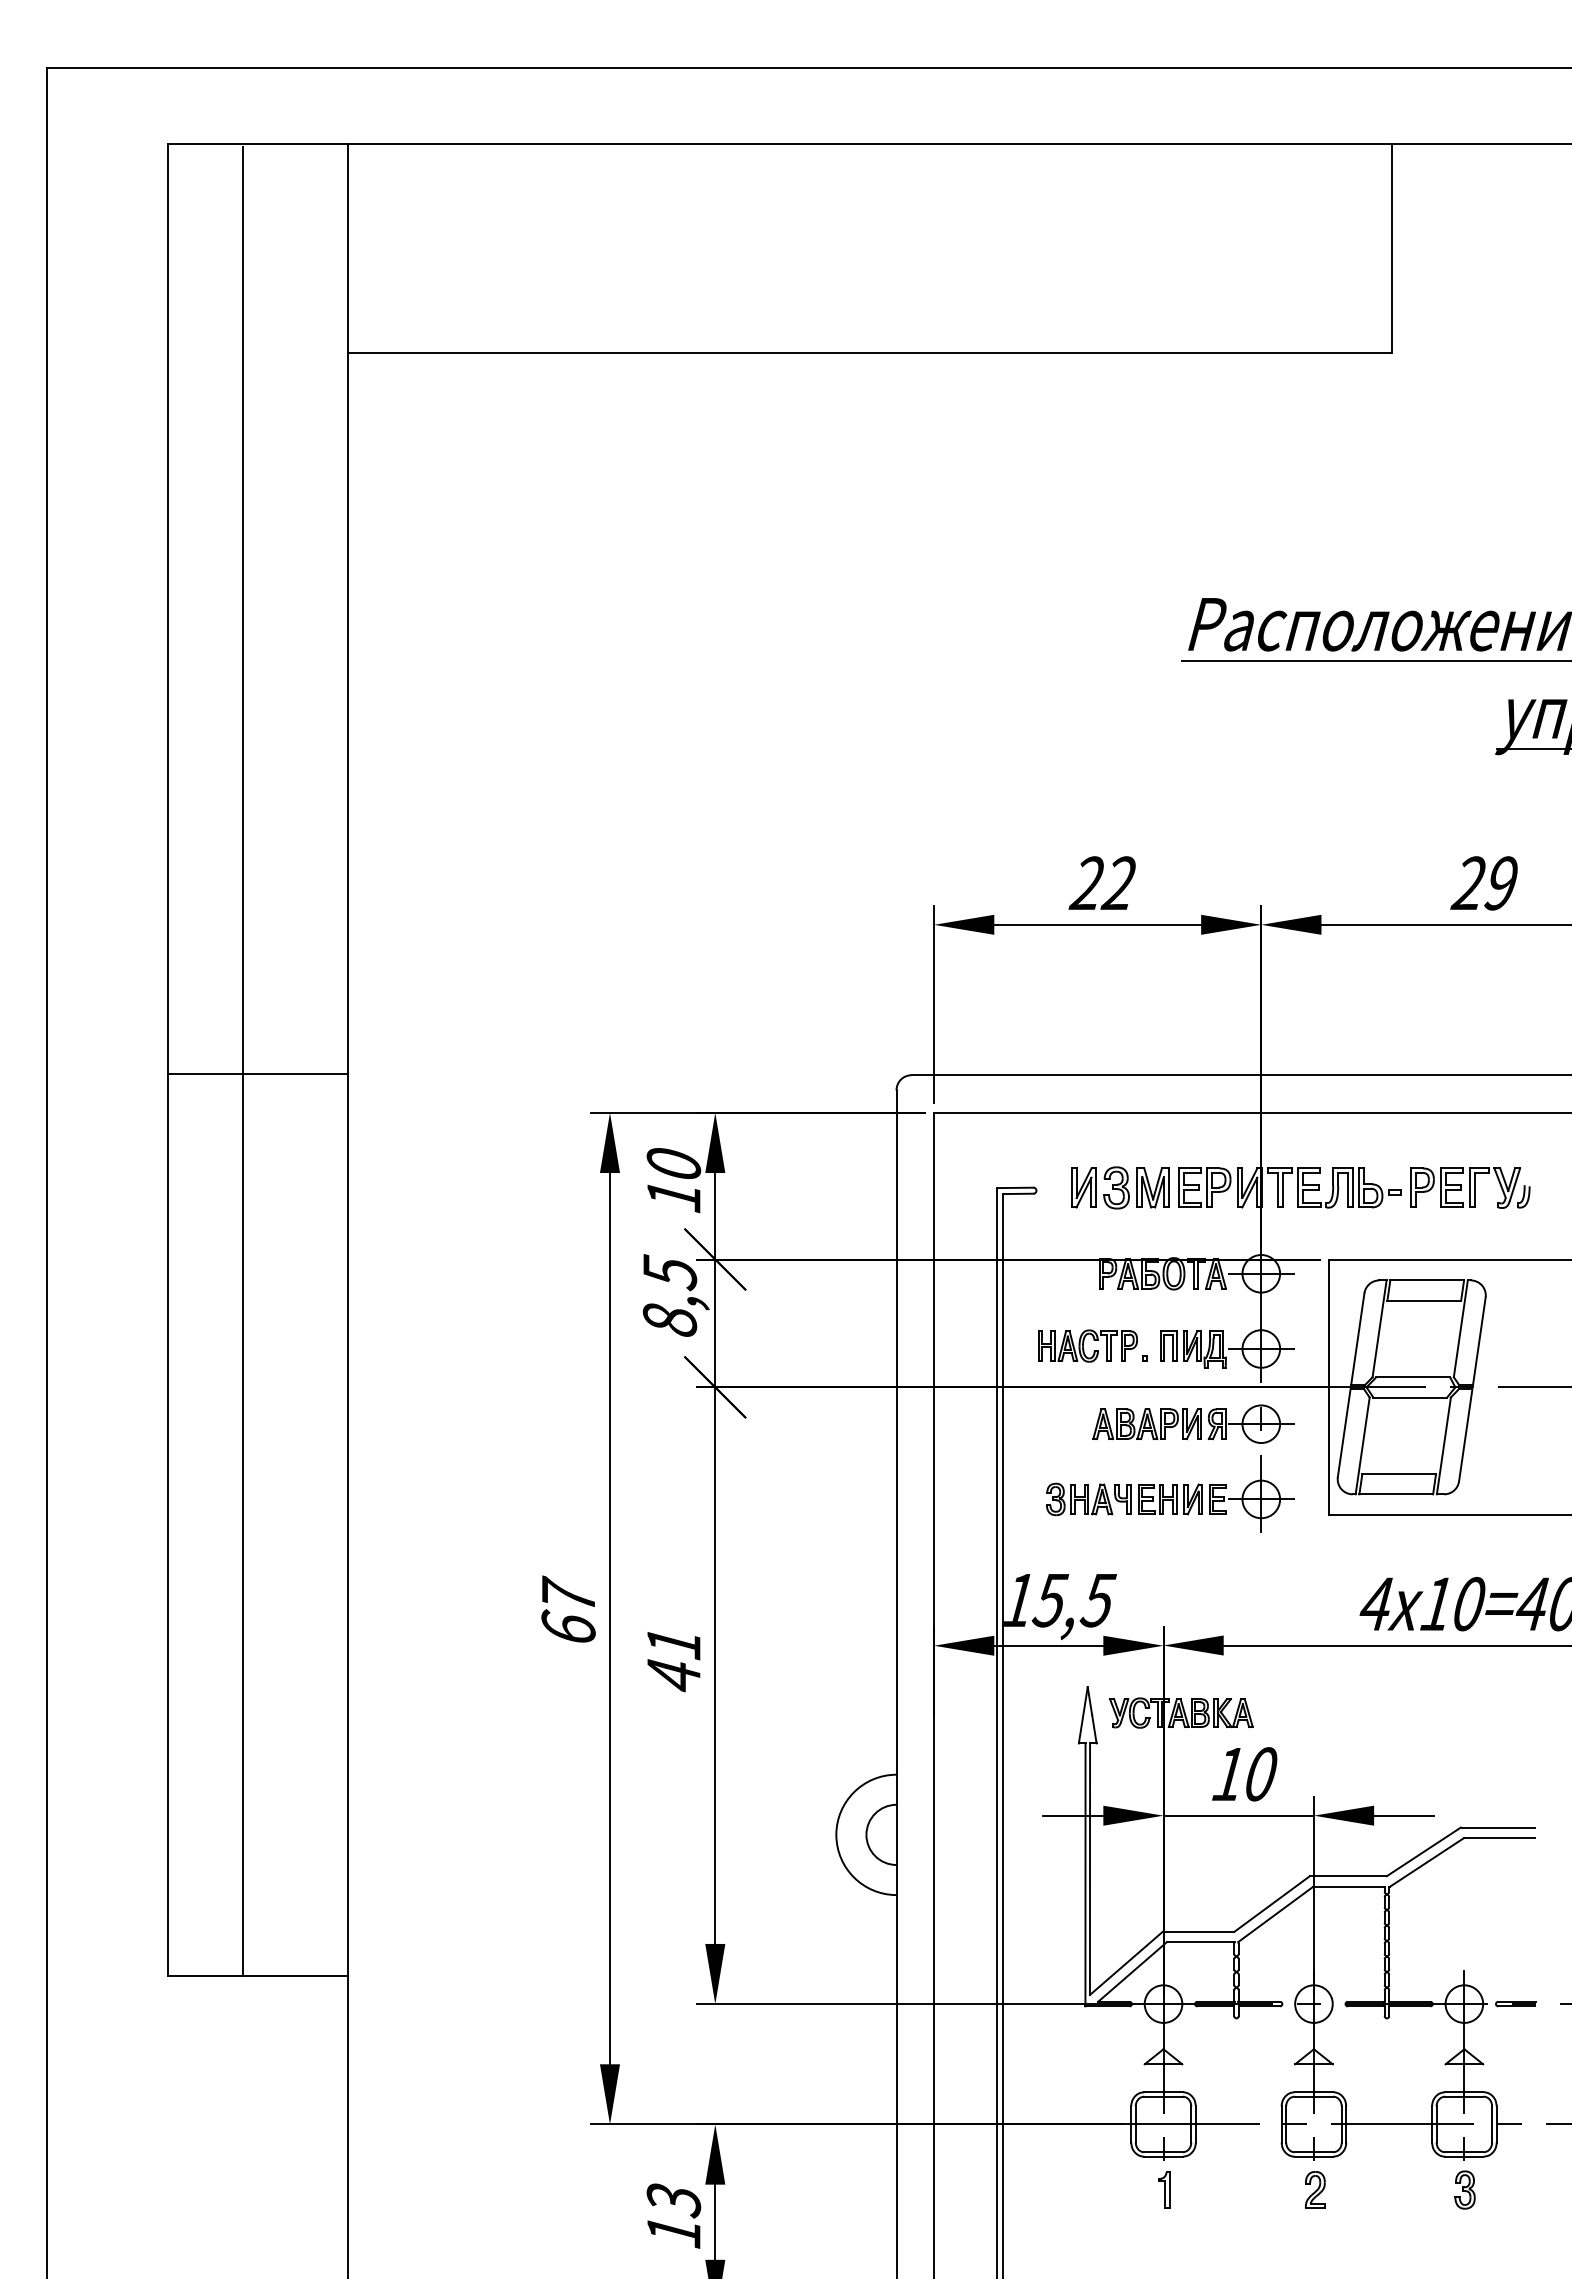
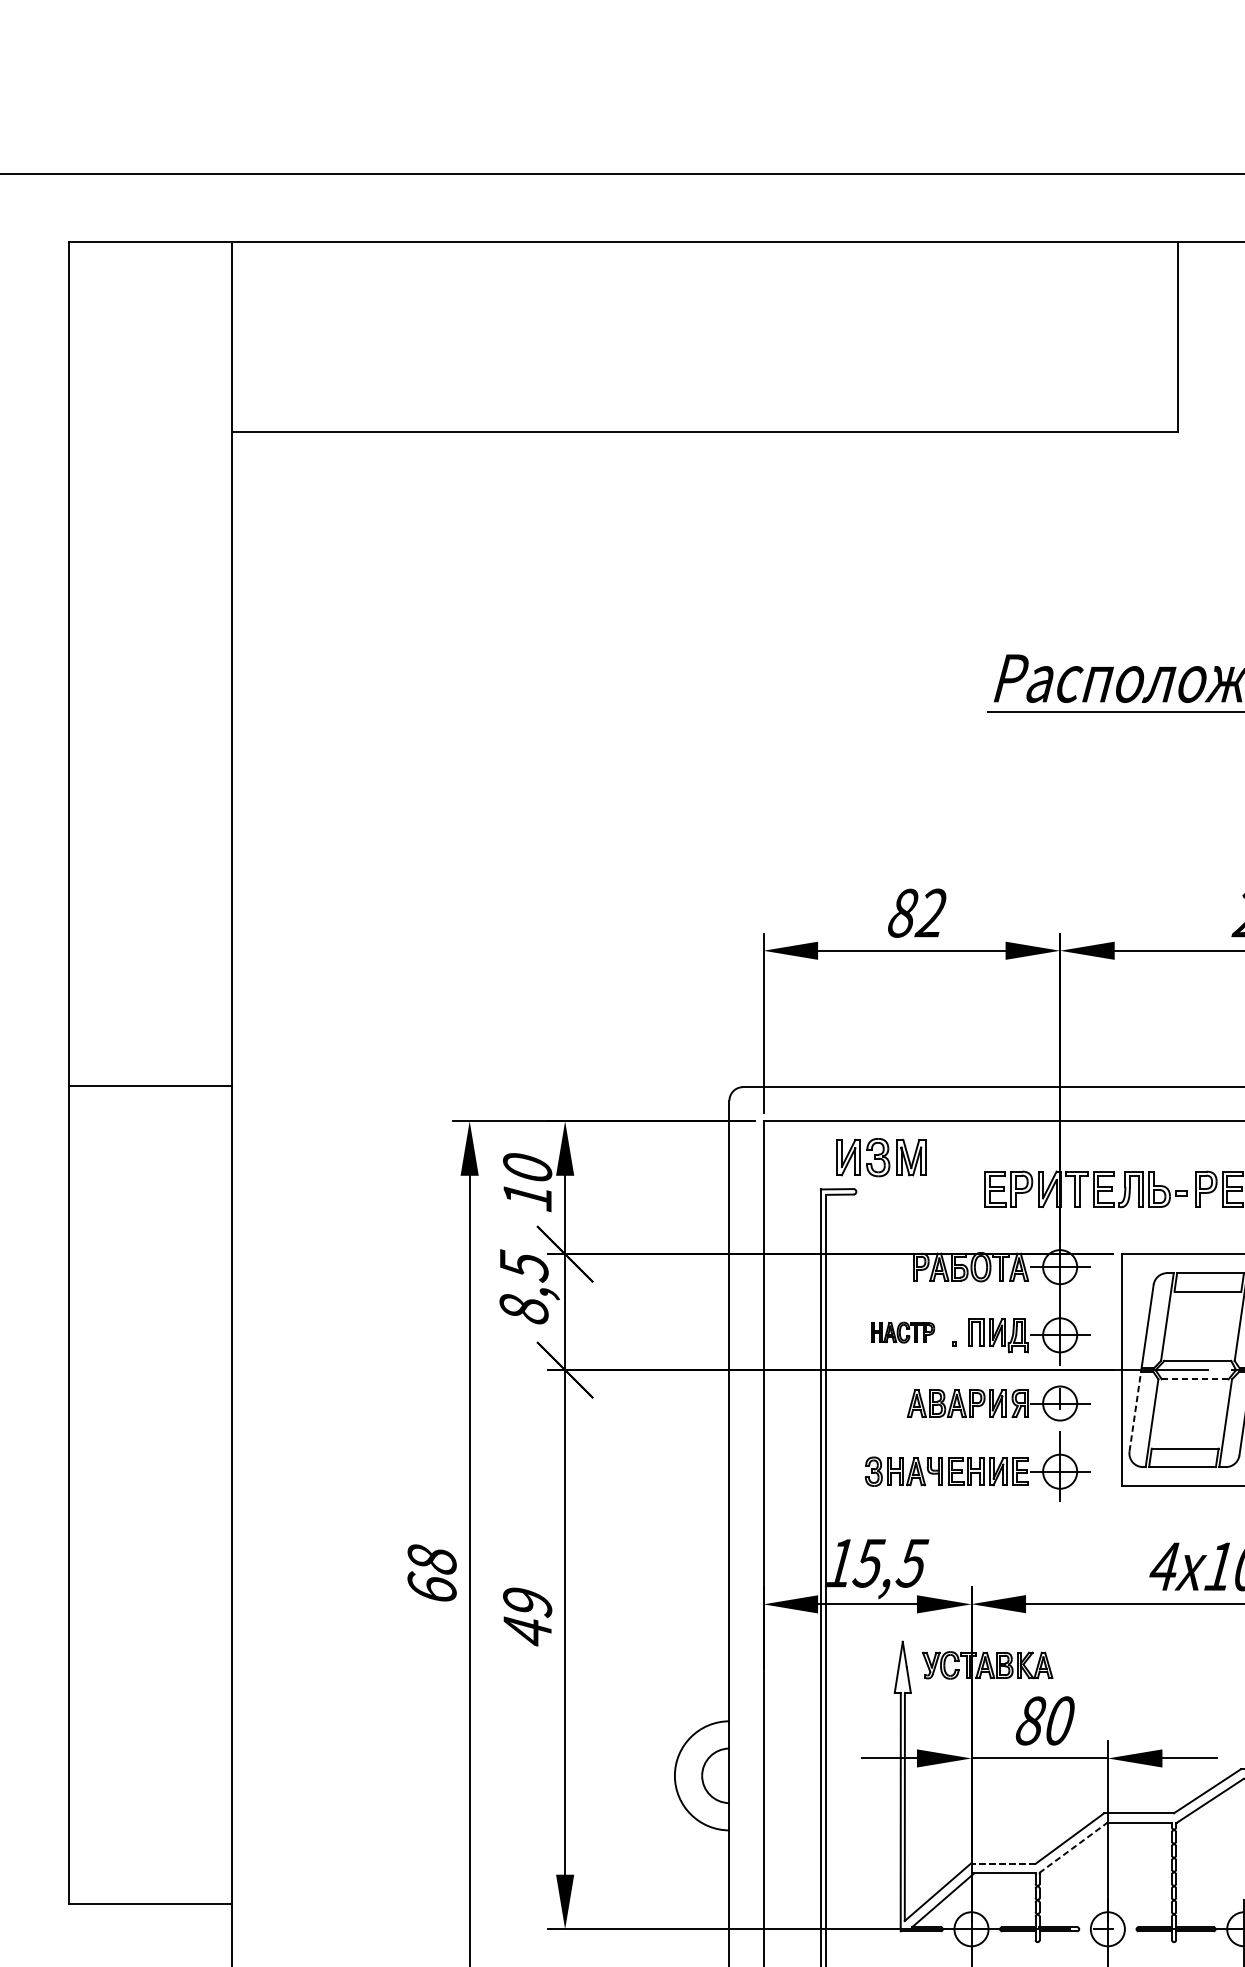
text: (1086, 883) -> (901, 913), 22 -> 82
line: (242, 1061) -> (136, 1074), removed
part: (1120, 1187) -> (881, 1157), moved
part: (1087, 1345) -> (902, 1332), size x0.7
line: (1410, 1397) -> (1195, 1379), solid -> dashed
line: (1344, 1432) -> (1135, 1411), solid -> dashed
text: (568, 1593) -> (432, 1556), 67 -> 68
text: (673, 1643) -> (527, 1602), 41 -> 49
text: (1228, 1774) -> (1030, 1721), 10 -> 80
line: (1275, 1914) -> (1073, 1848), solid -> dashed
line: (1198, 1931) -> (1003, 1863), solid -> dashed

